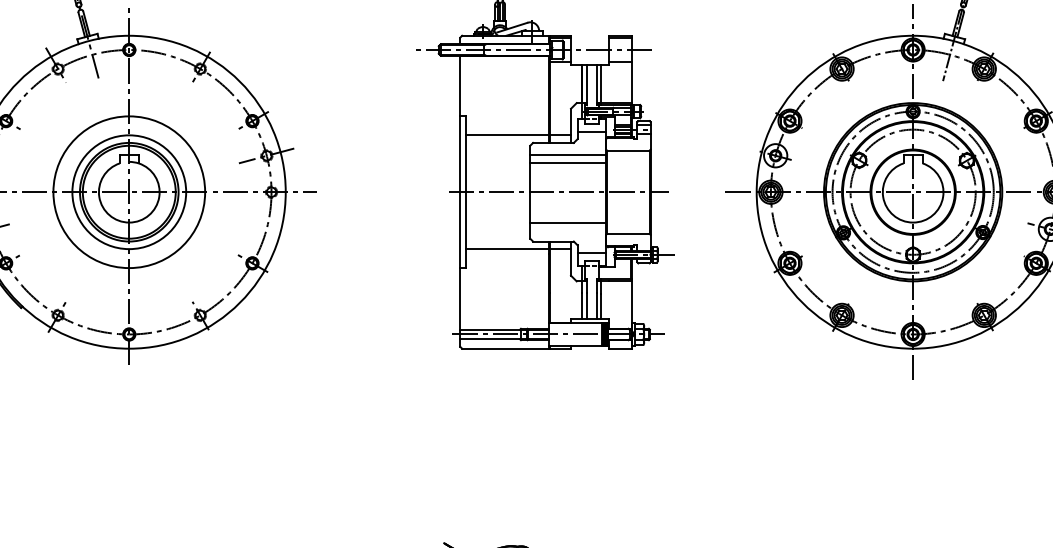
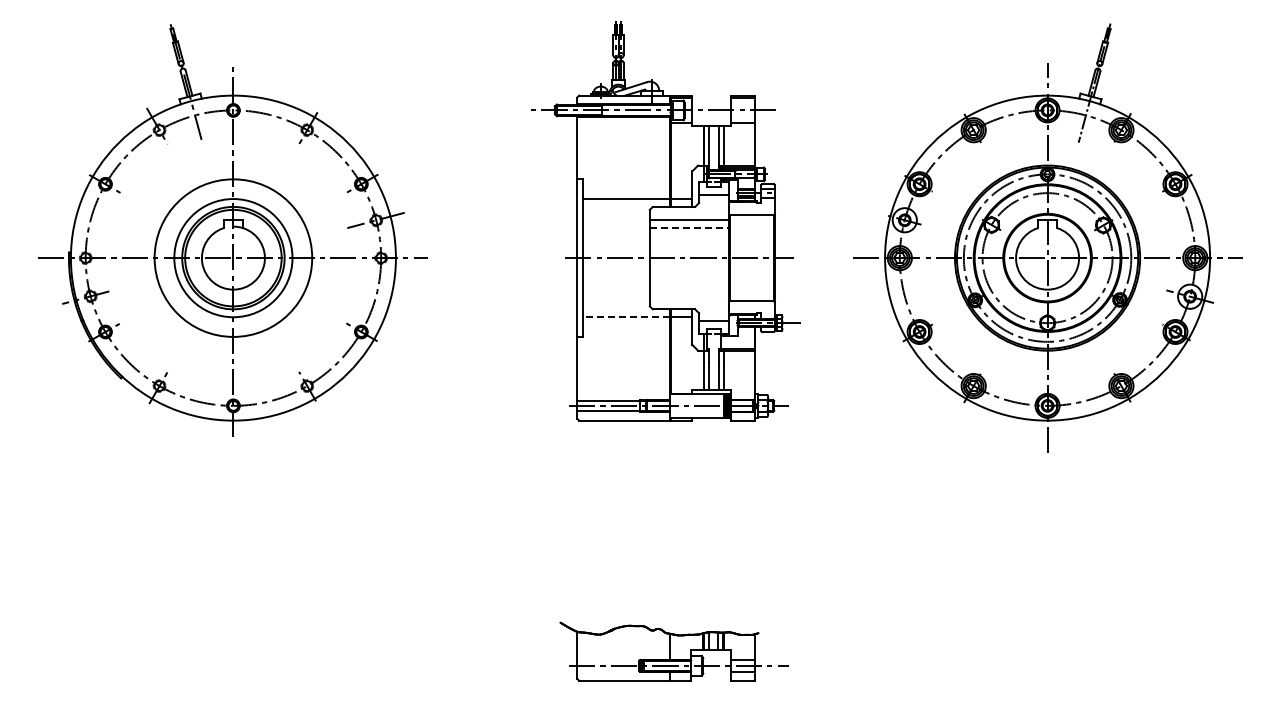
line: (568, 163) -> (689, 228), solid -> dashed
line: (567, 222) -> (688, 289), removed
line: (506, 249) -> (625, 317), solid -> dashed

